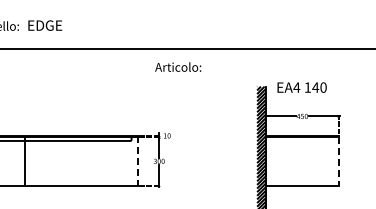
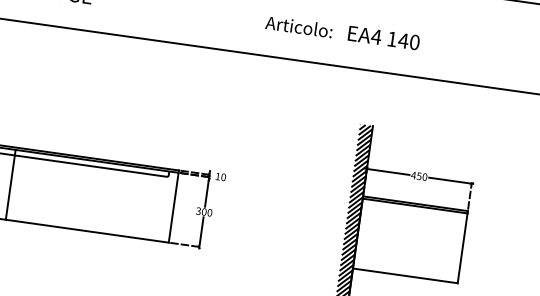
text: (178, 66) -> (299, 26), moved
text: (301, 87) -> (383, 37), moved
line: (138, 161) -> (174, 207), dashed -> solid
line: (338, 161) -> (462, 248), dashed -> solid

